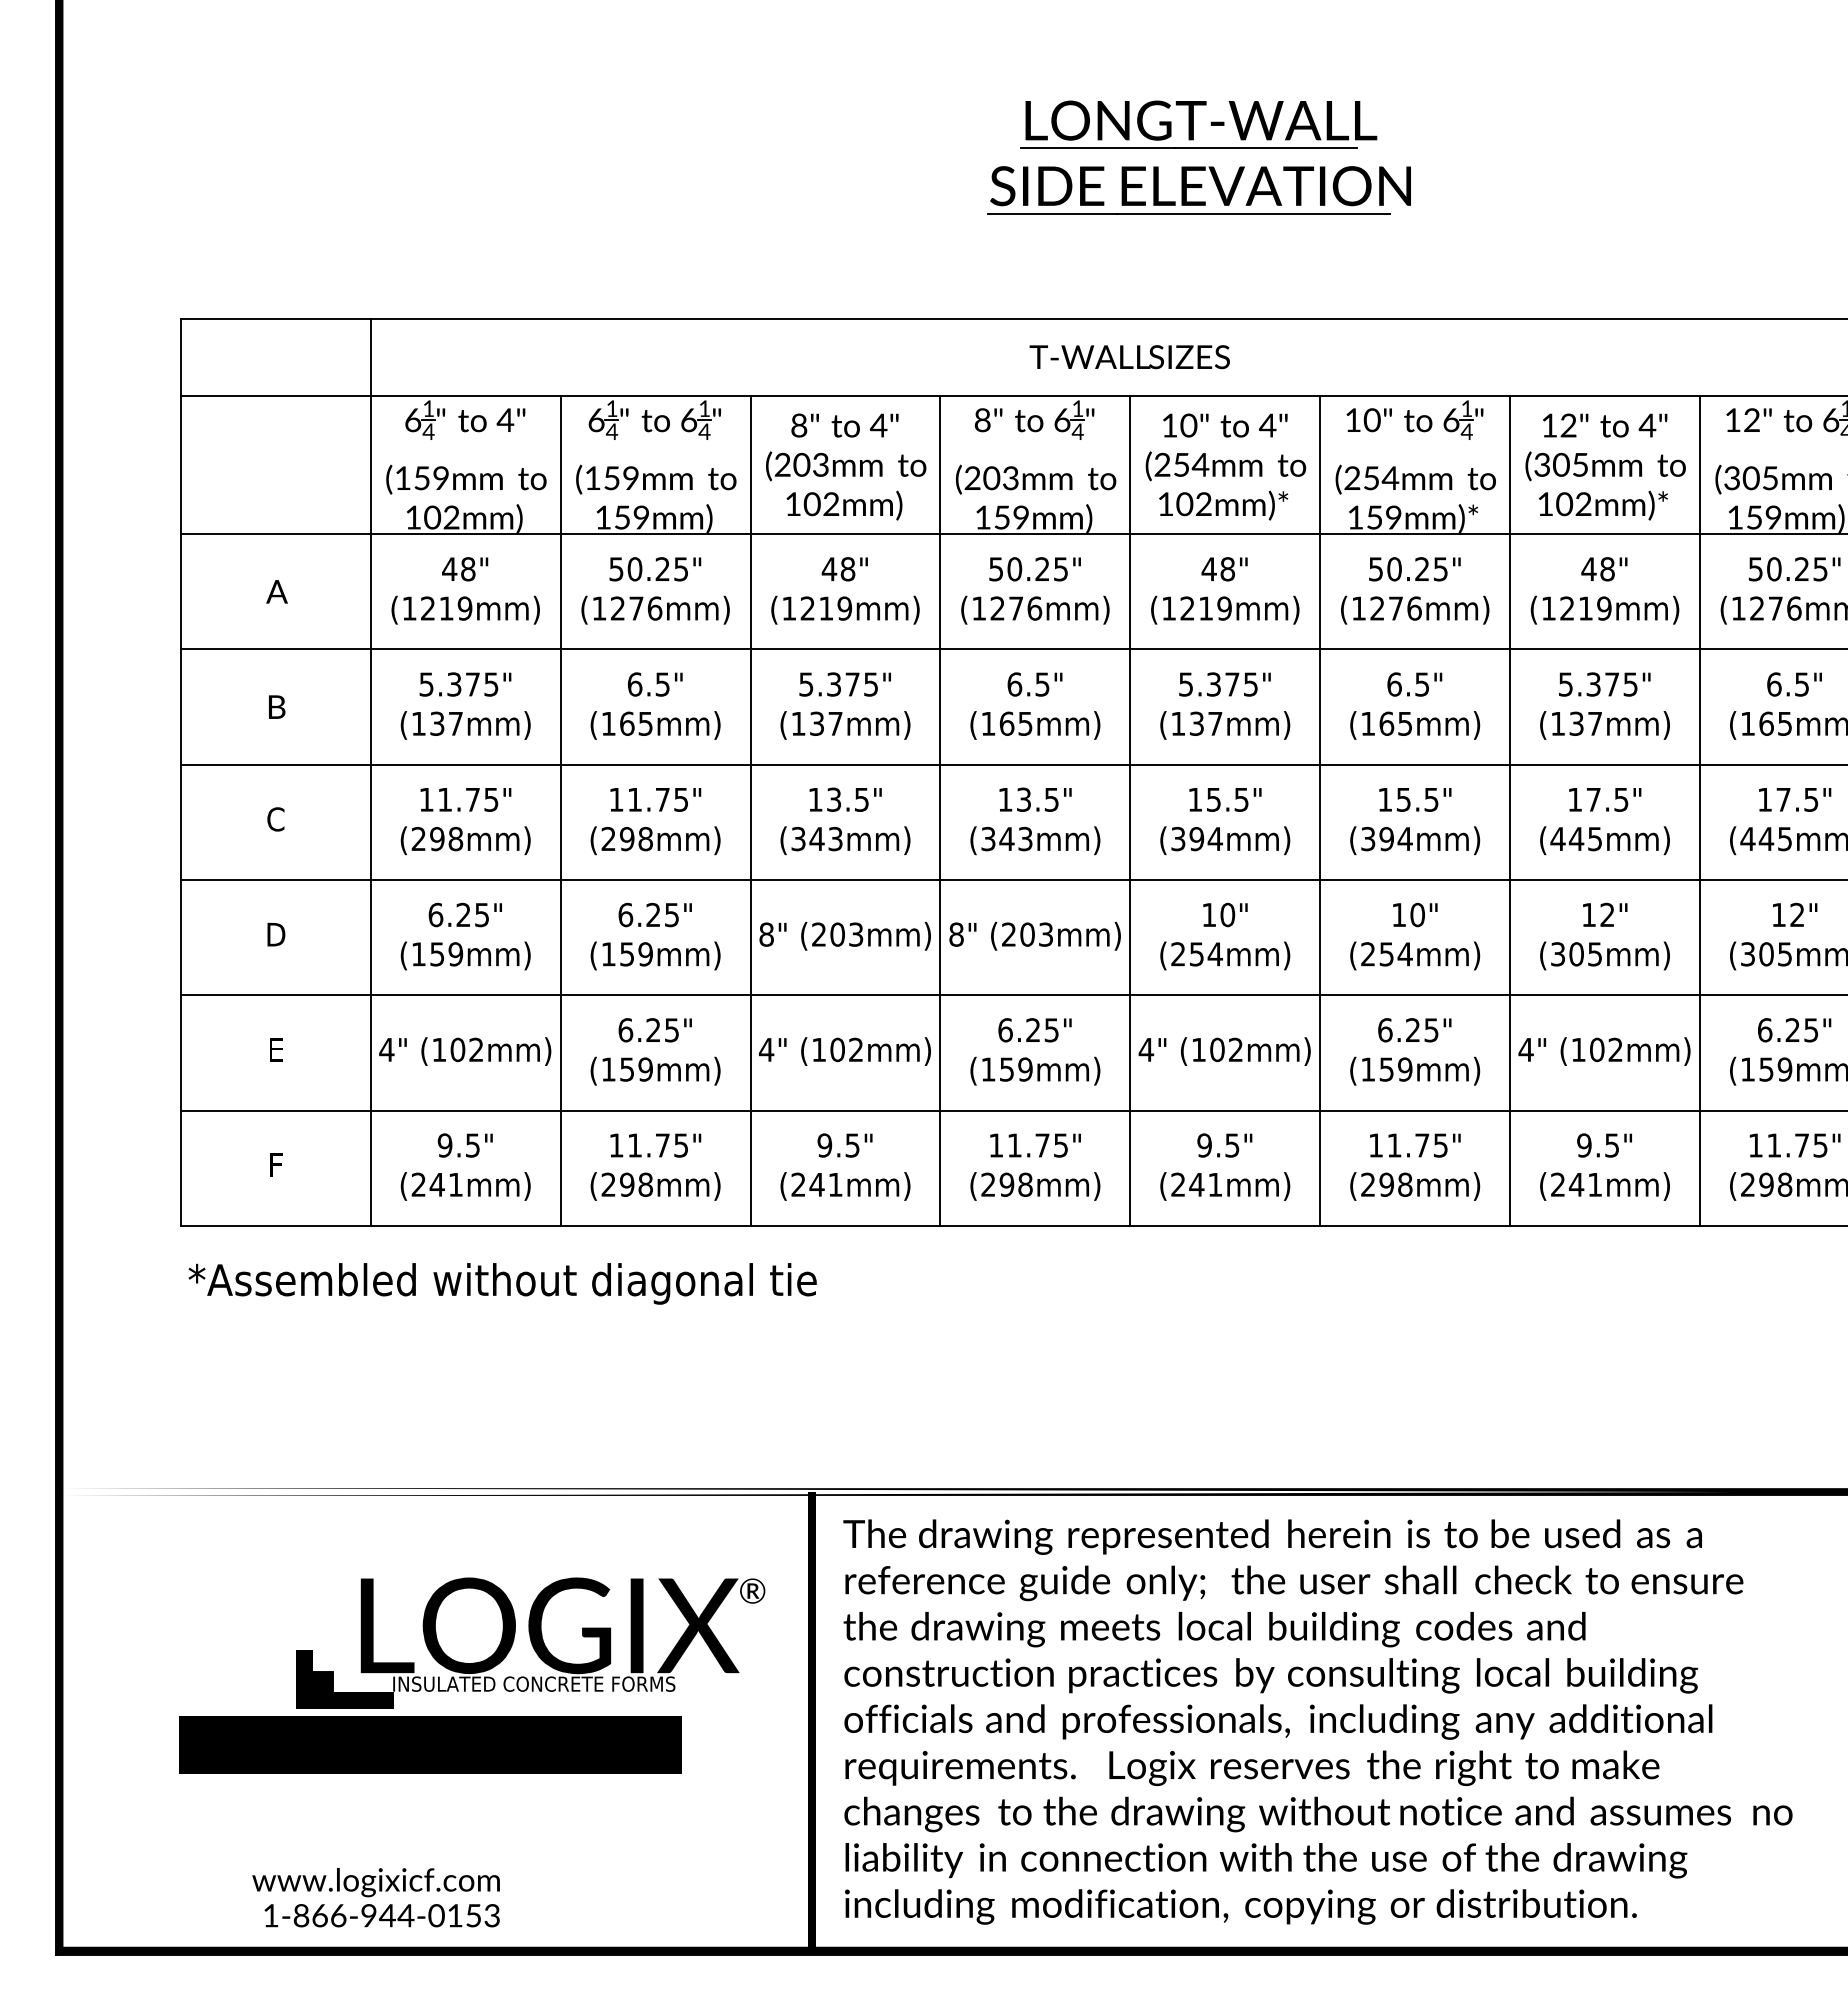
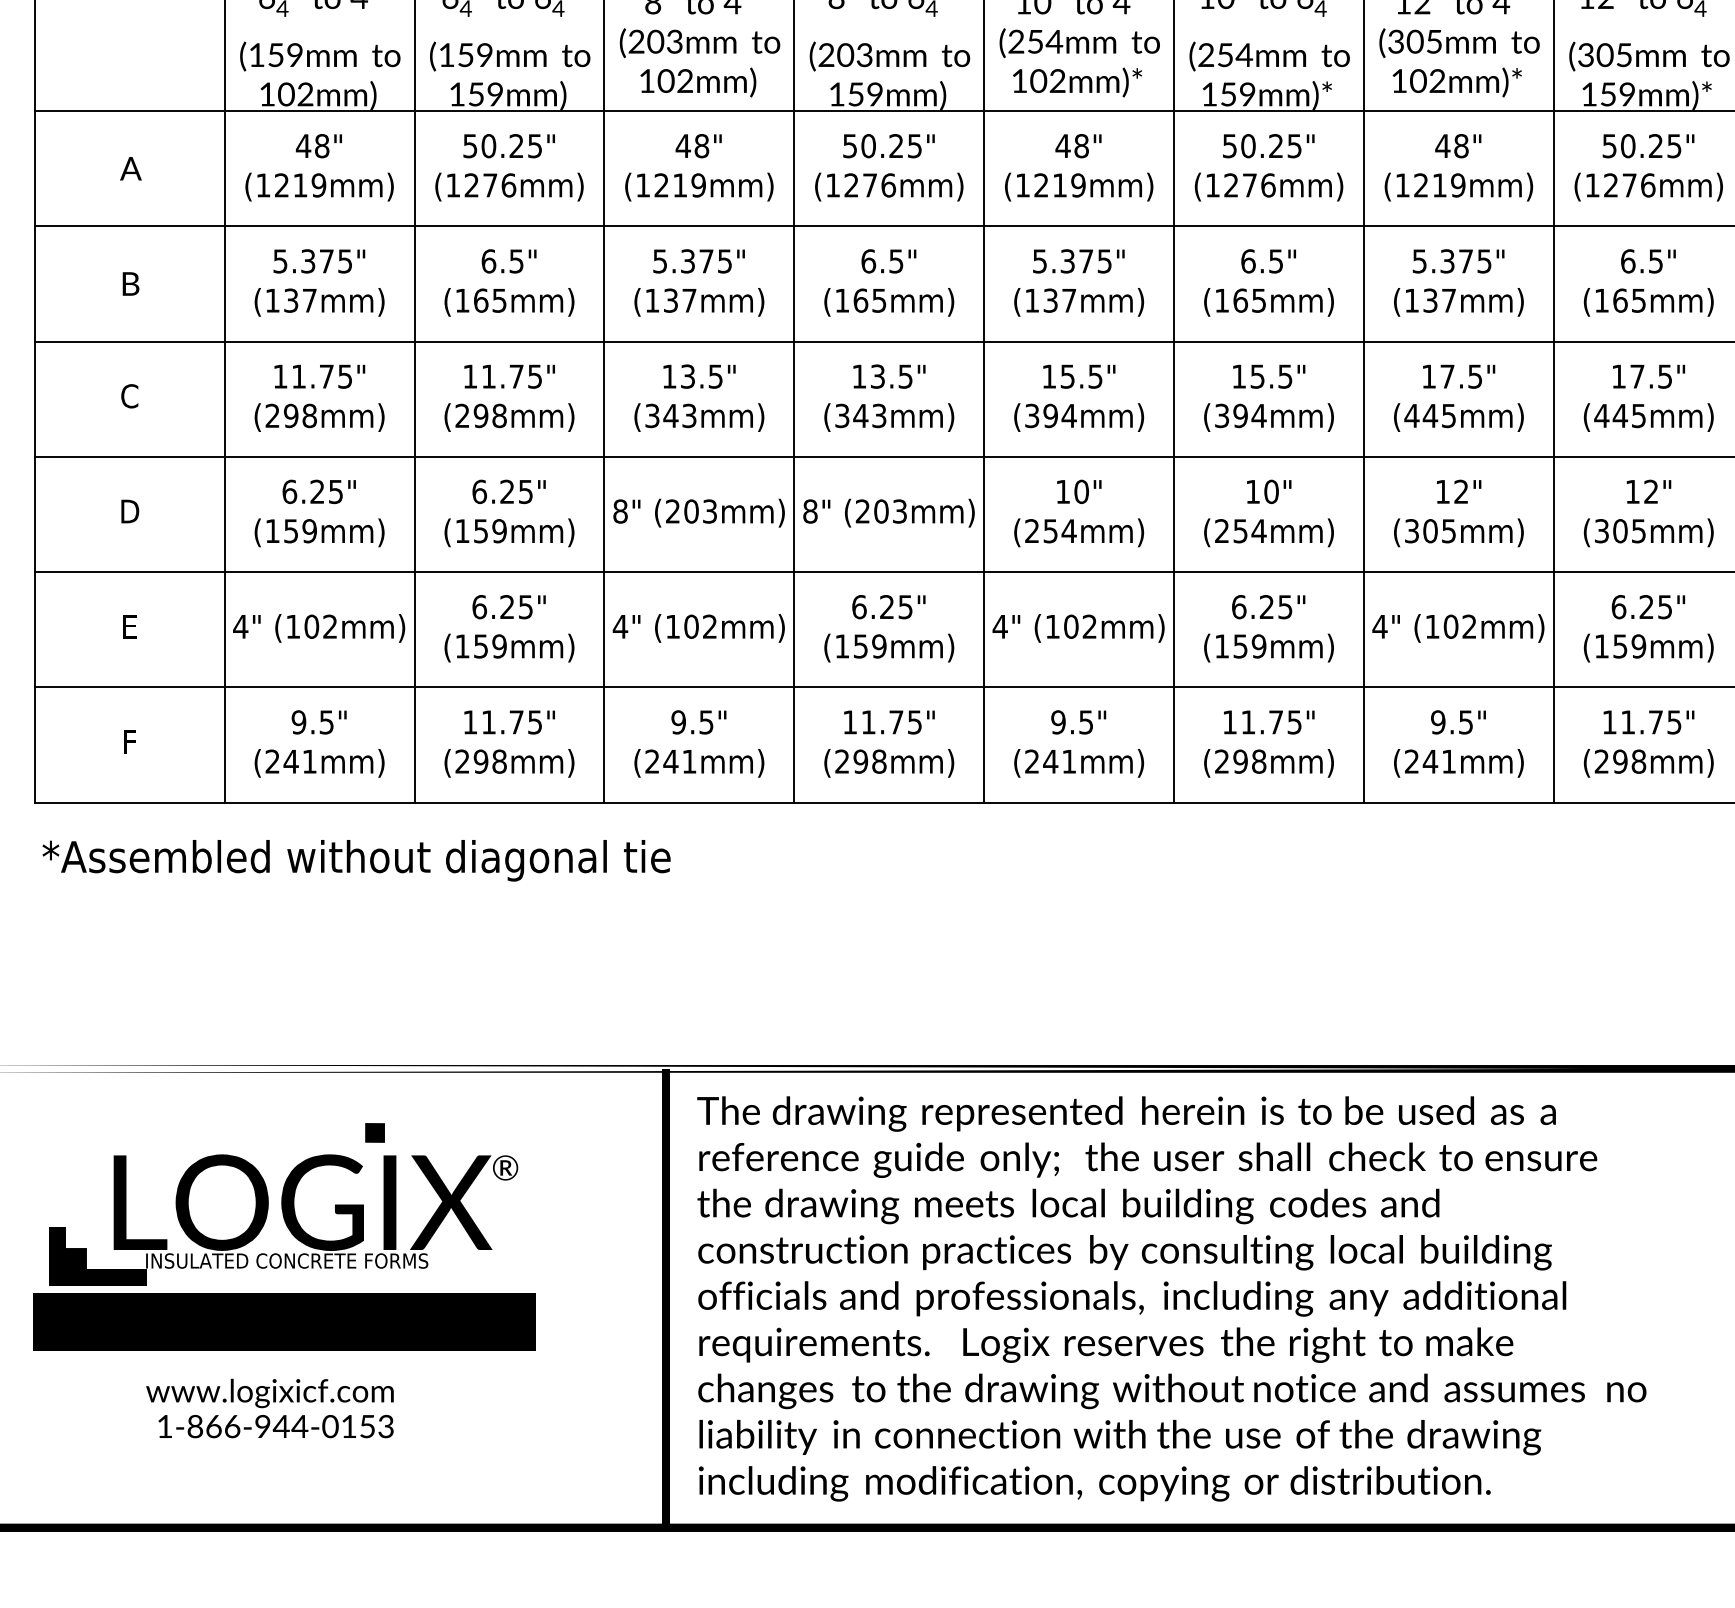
fill: (521, 1556) -> (375, 1133), added
part: (530, 1642) -> (283, 1219), moved
text: (375, 1897) -> (269, 1408), moved

